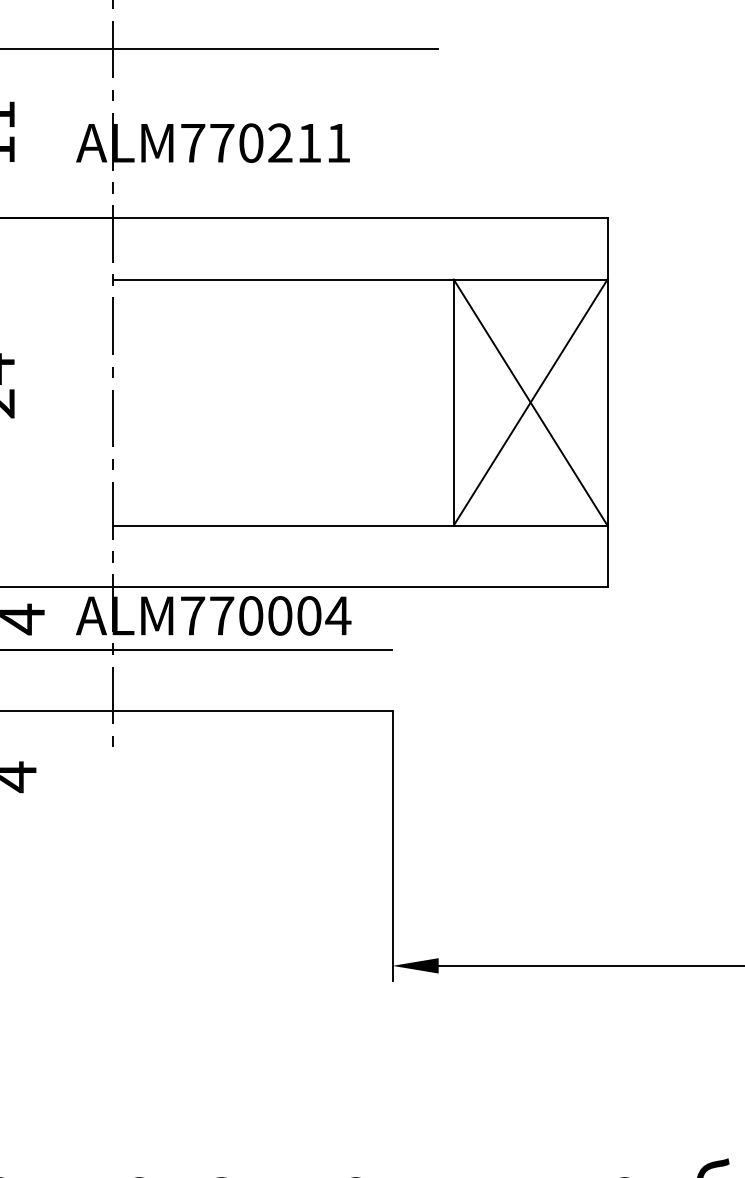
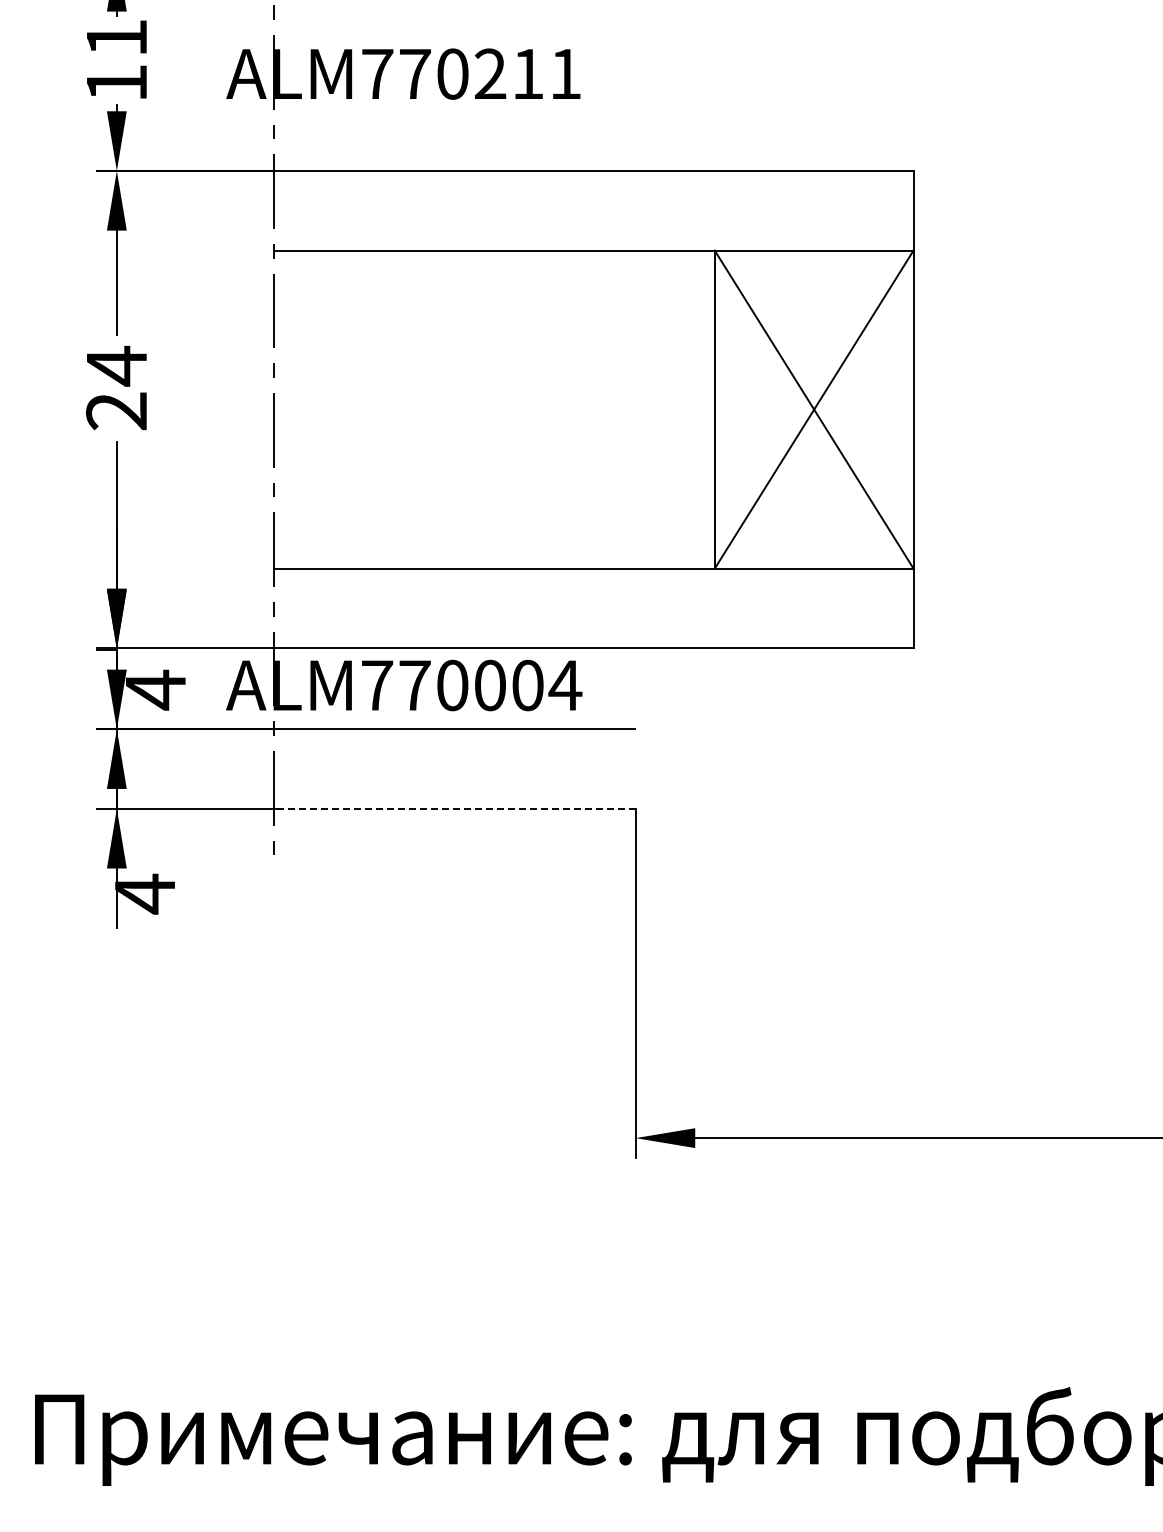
line: (252, 710) -> (454, 808), solid -> dashed

